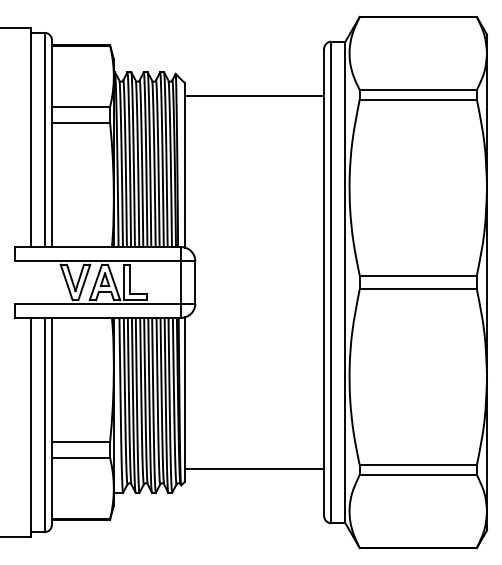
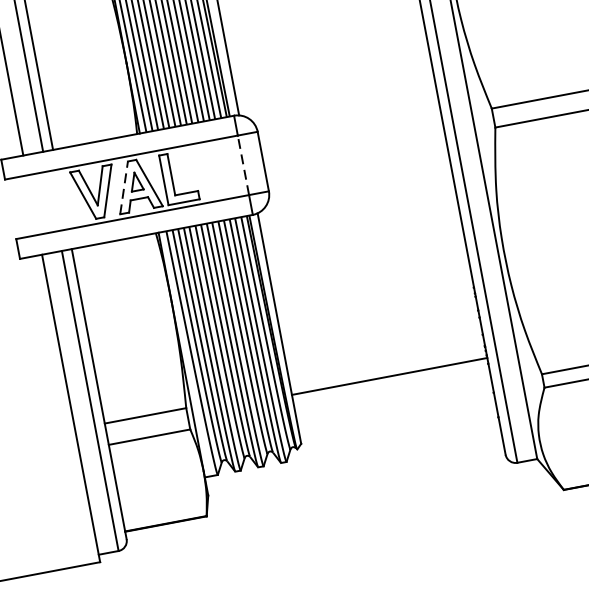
line: (95, 282) -> (123, 188), solid -> dashed
line: (181, 282) -> (243, 165), solid -> dashed
line: (254, 469) -> (389, 377), moved

